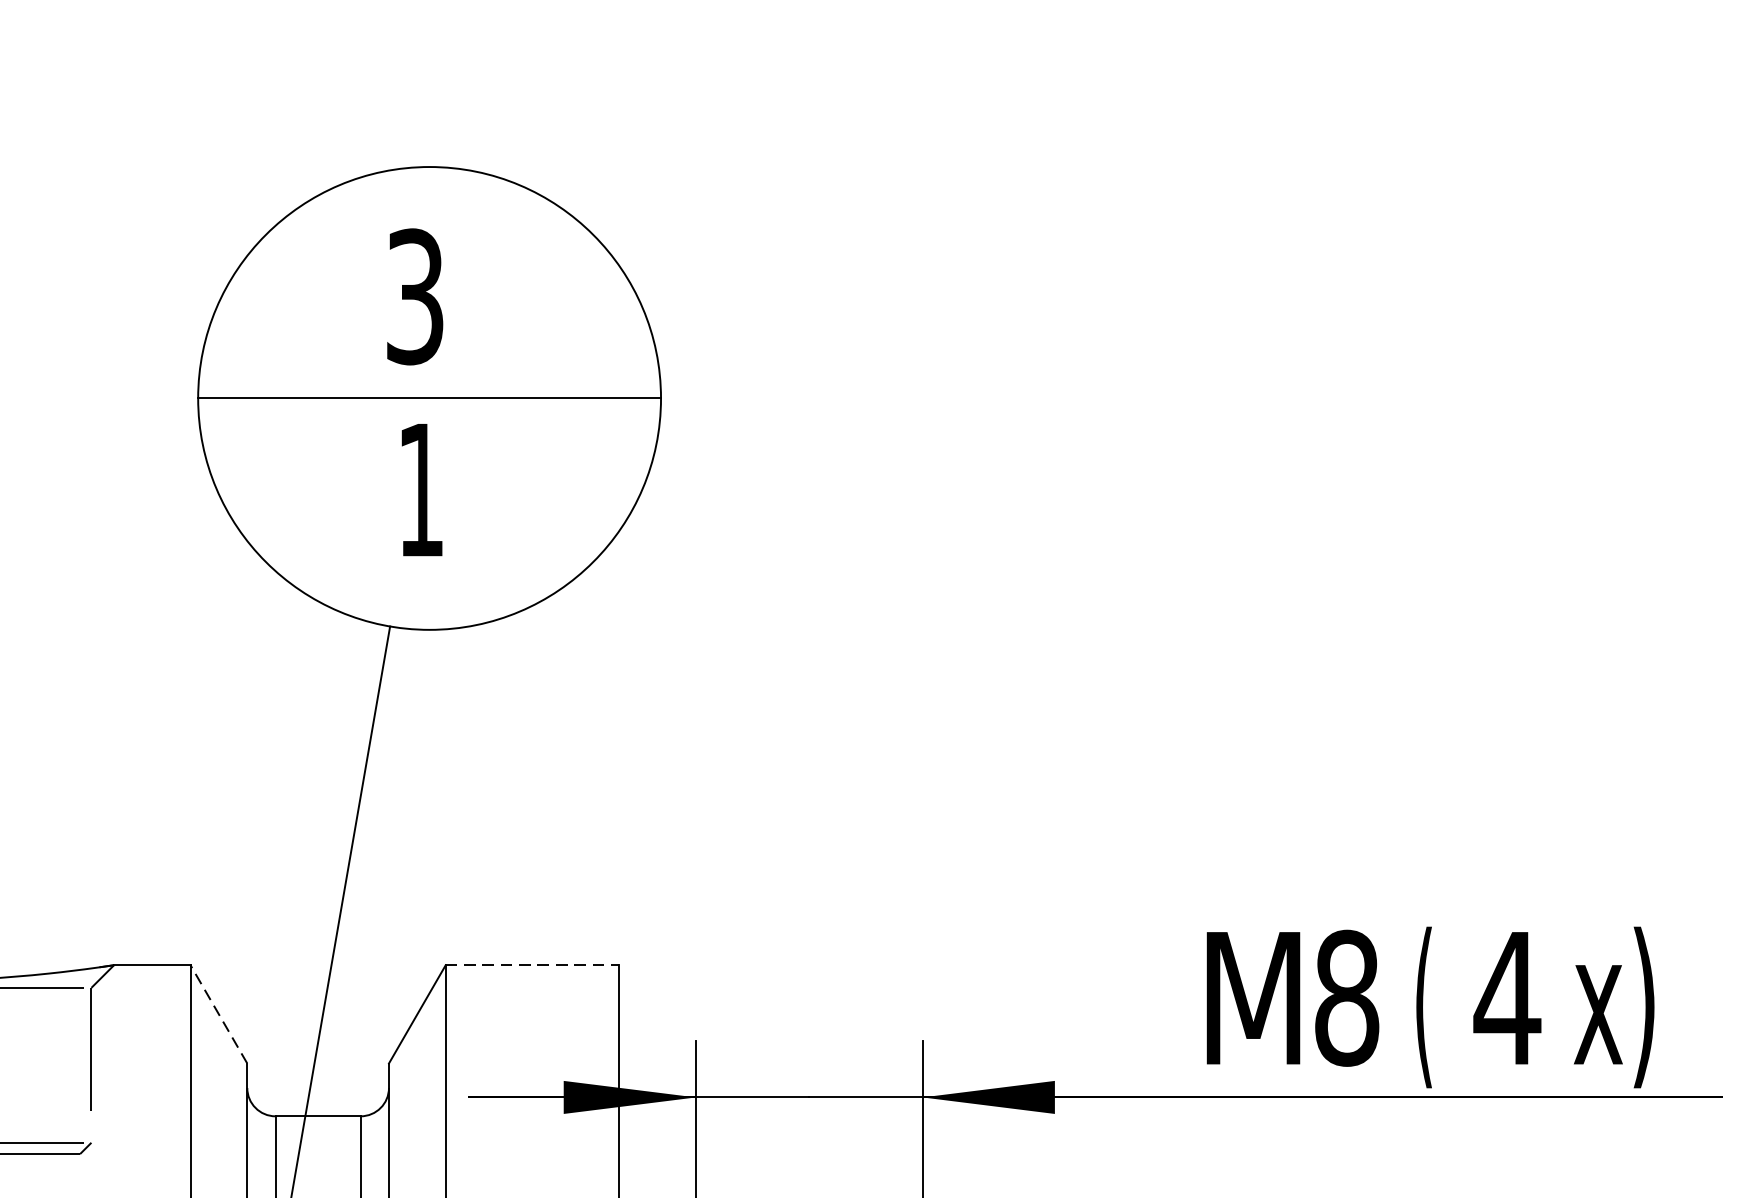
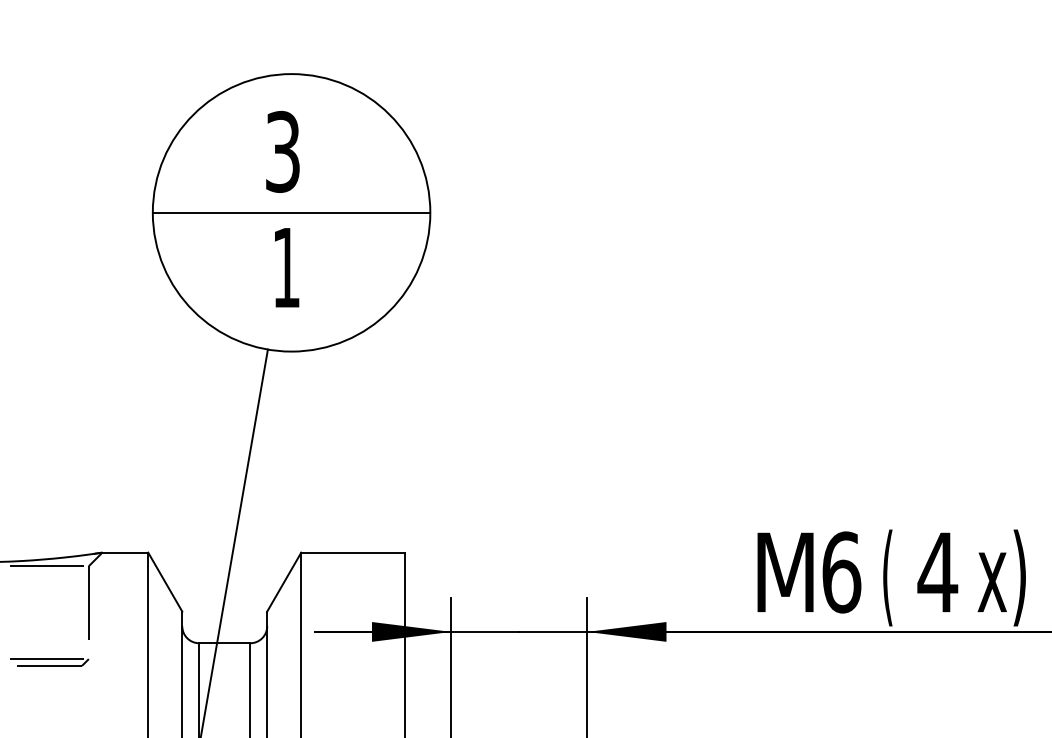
line: (532, 964) -> (353, 552), dashed -> solid
text: (1346, 998) -> (841, 572), 8 -> 6
line: (219, 1013) -> (165, 581), dashed -> solid

